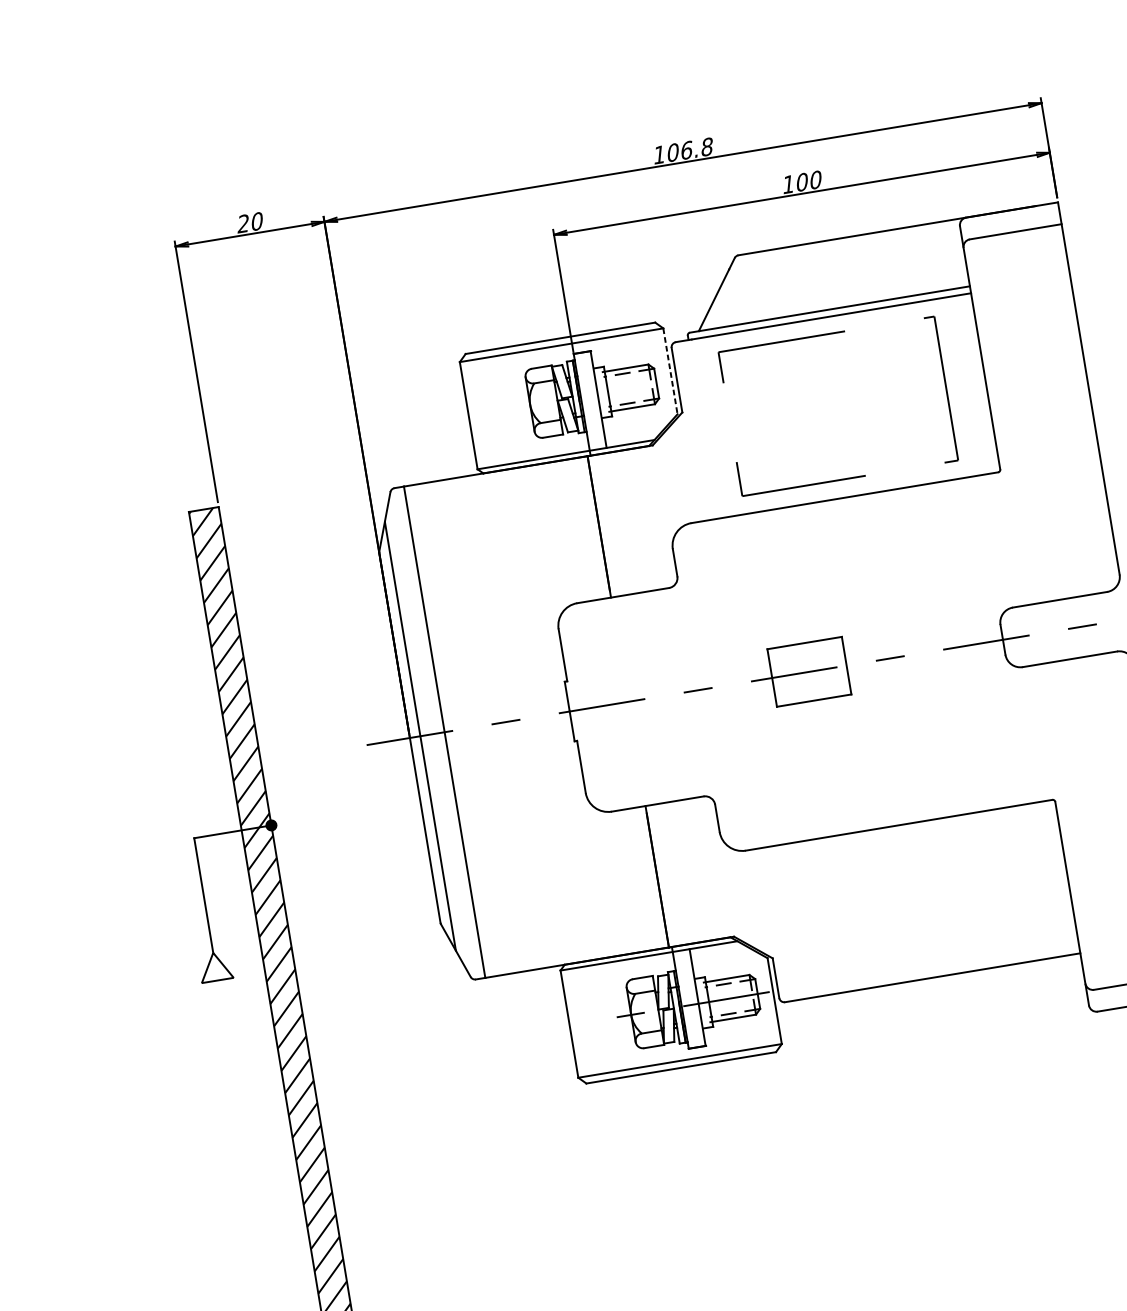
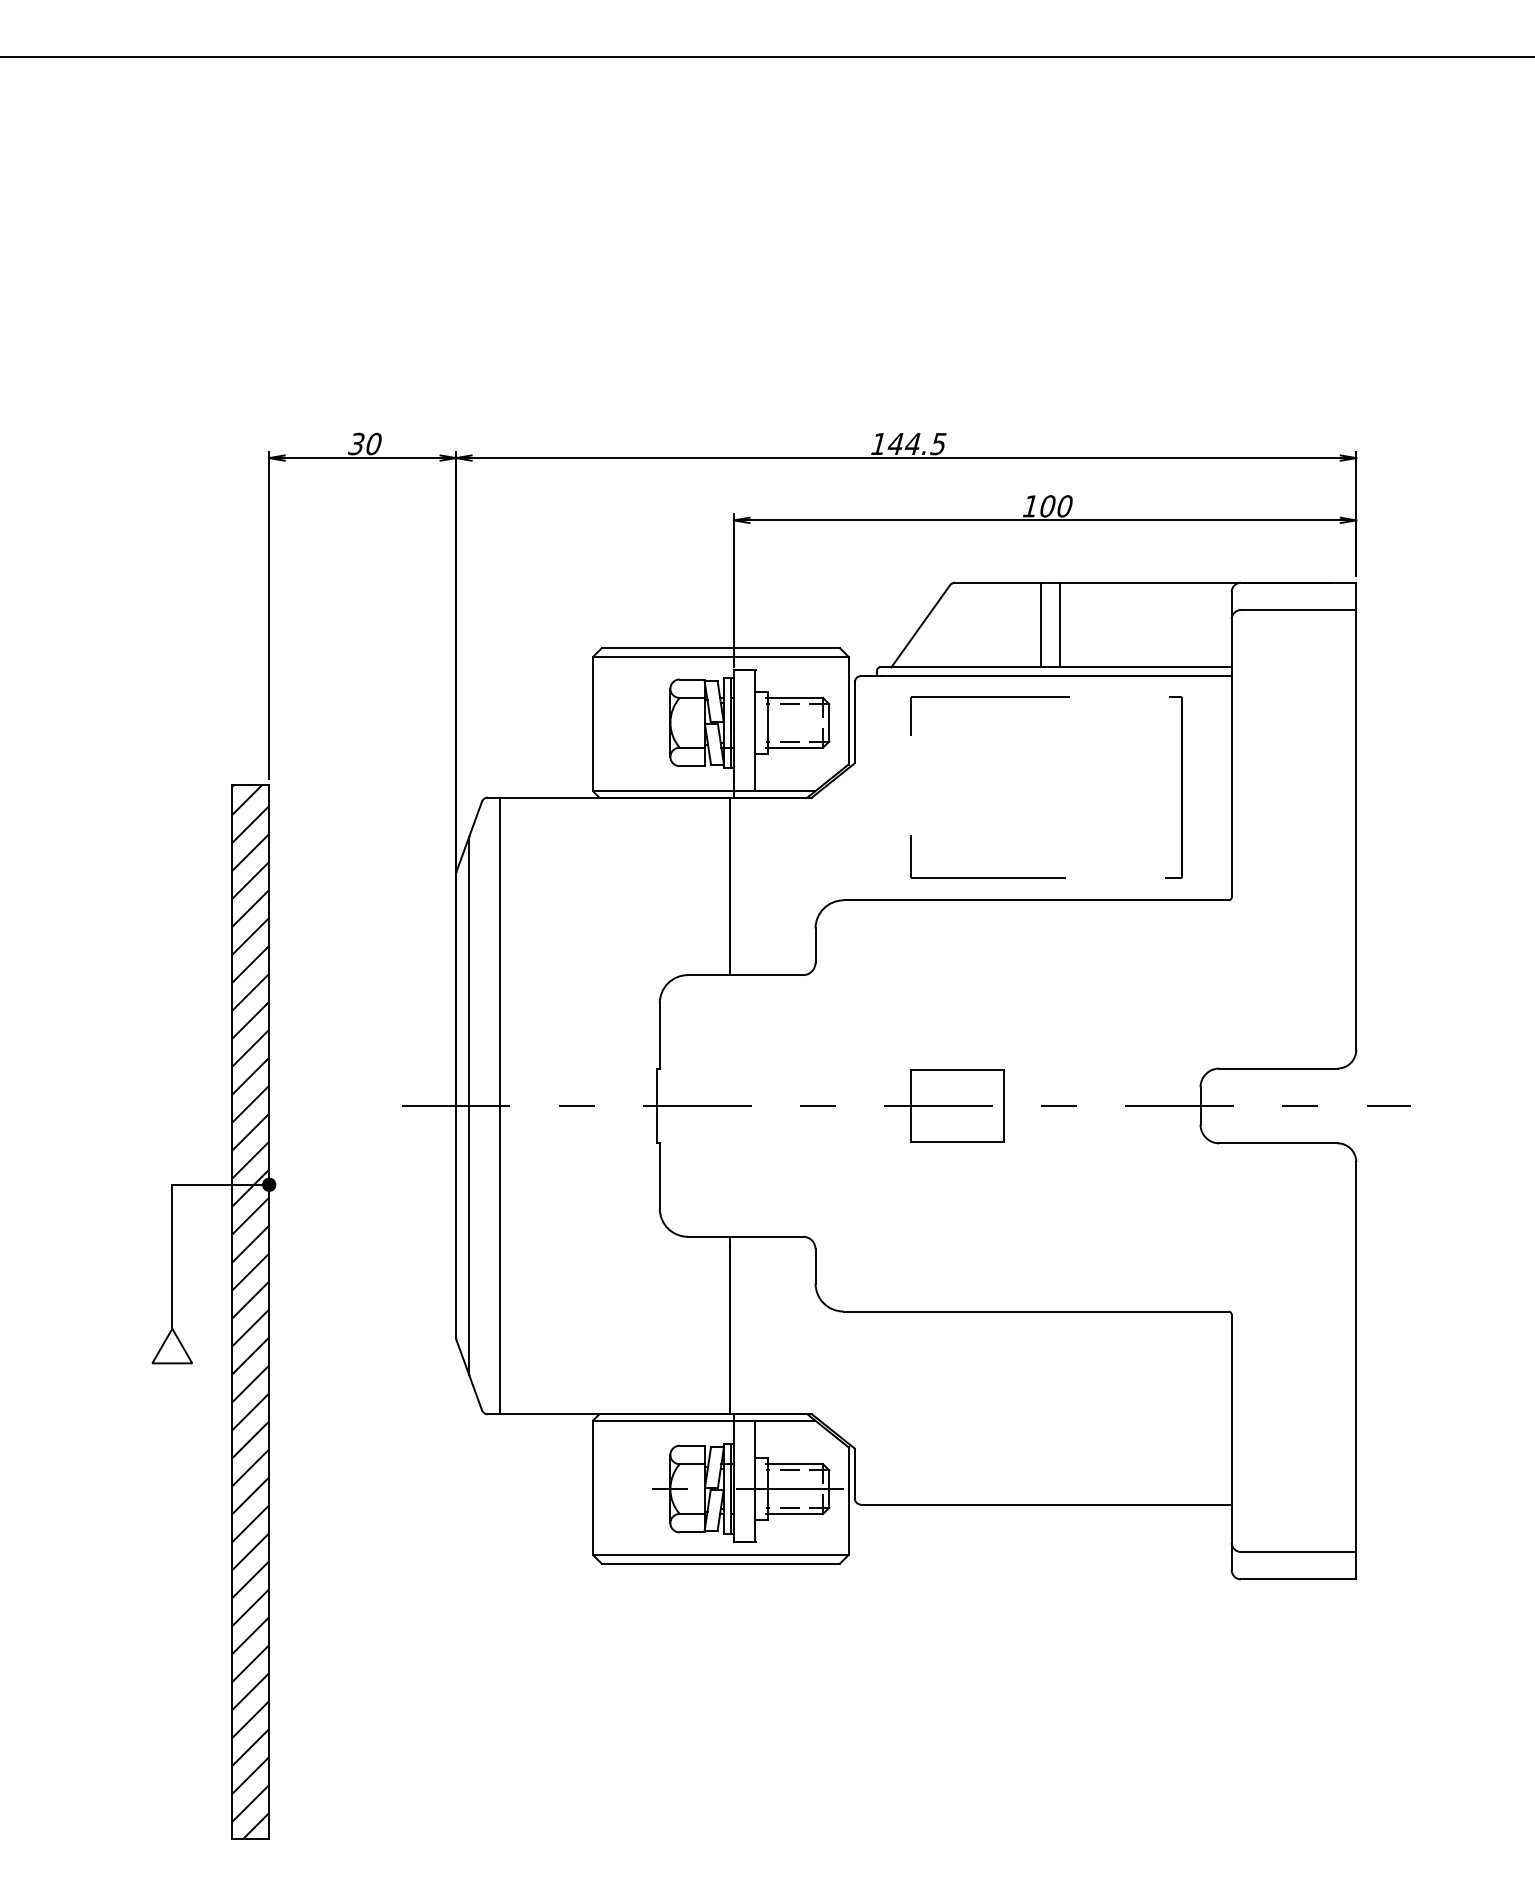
text: (689, 149) -> (916, 443), 106.8 -> 144.5
text: (242, 224) -> (355, 444), 20 -> 30
line: (827, 274) -> (1059, 624), added
line: (811, 277) -> (1040, 624), added
line: (670, 371) -> (848, 710), dashed -> solid

